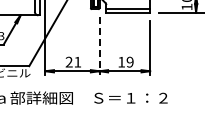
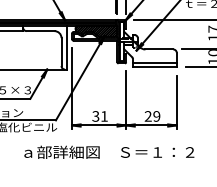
line: (99, 46) -> (126, 100), dashed -> solid
text: (68, 62) -> (95, 116), 21 -> 31
text: (120, 62) -> (147, 116), 19 -> 29

